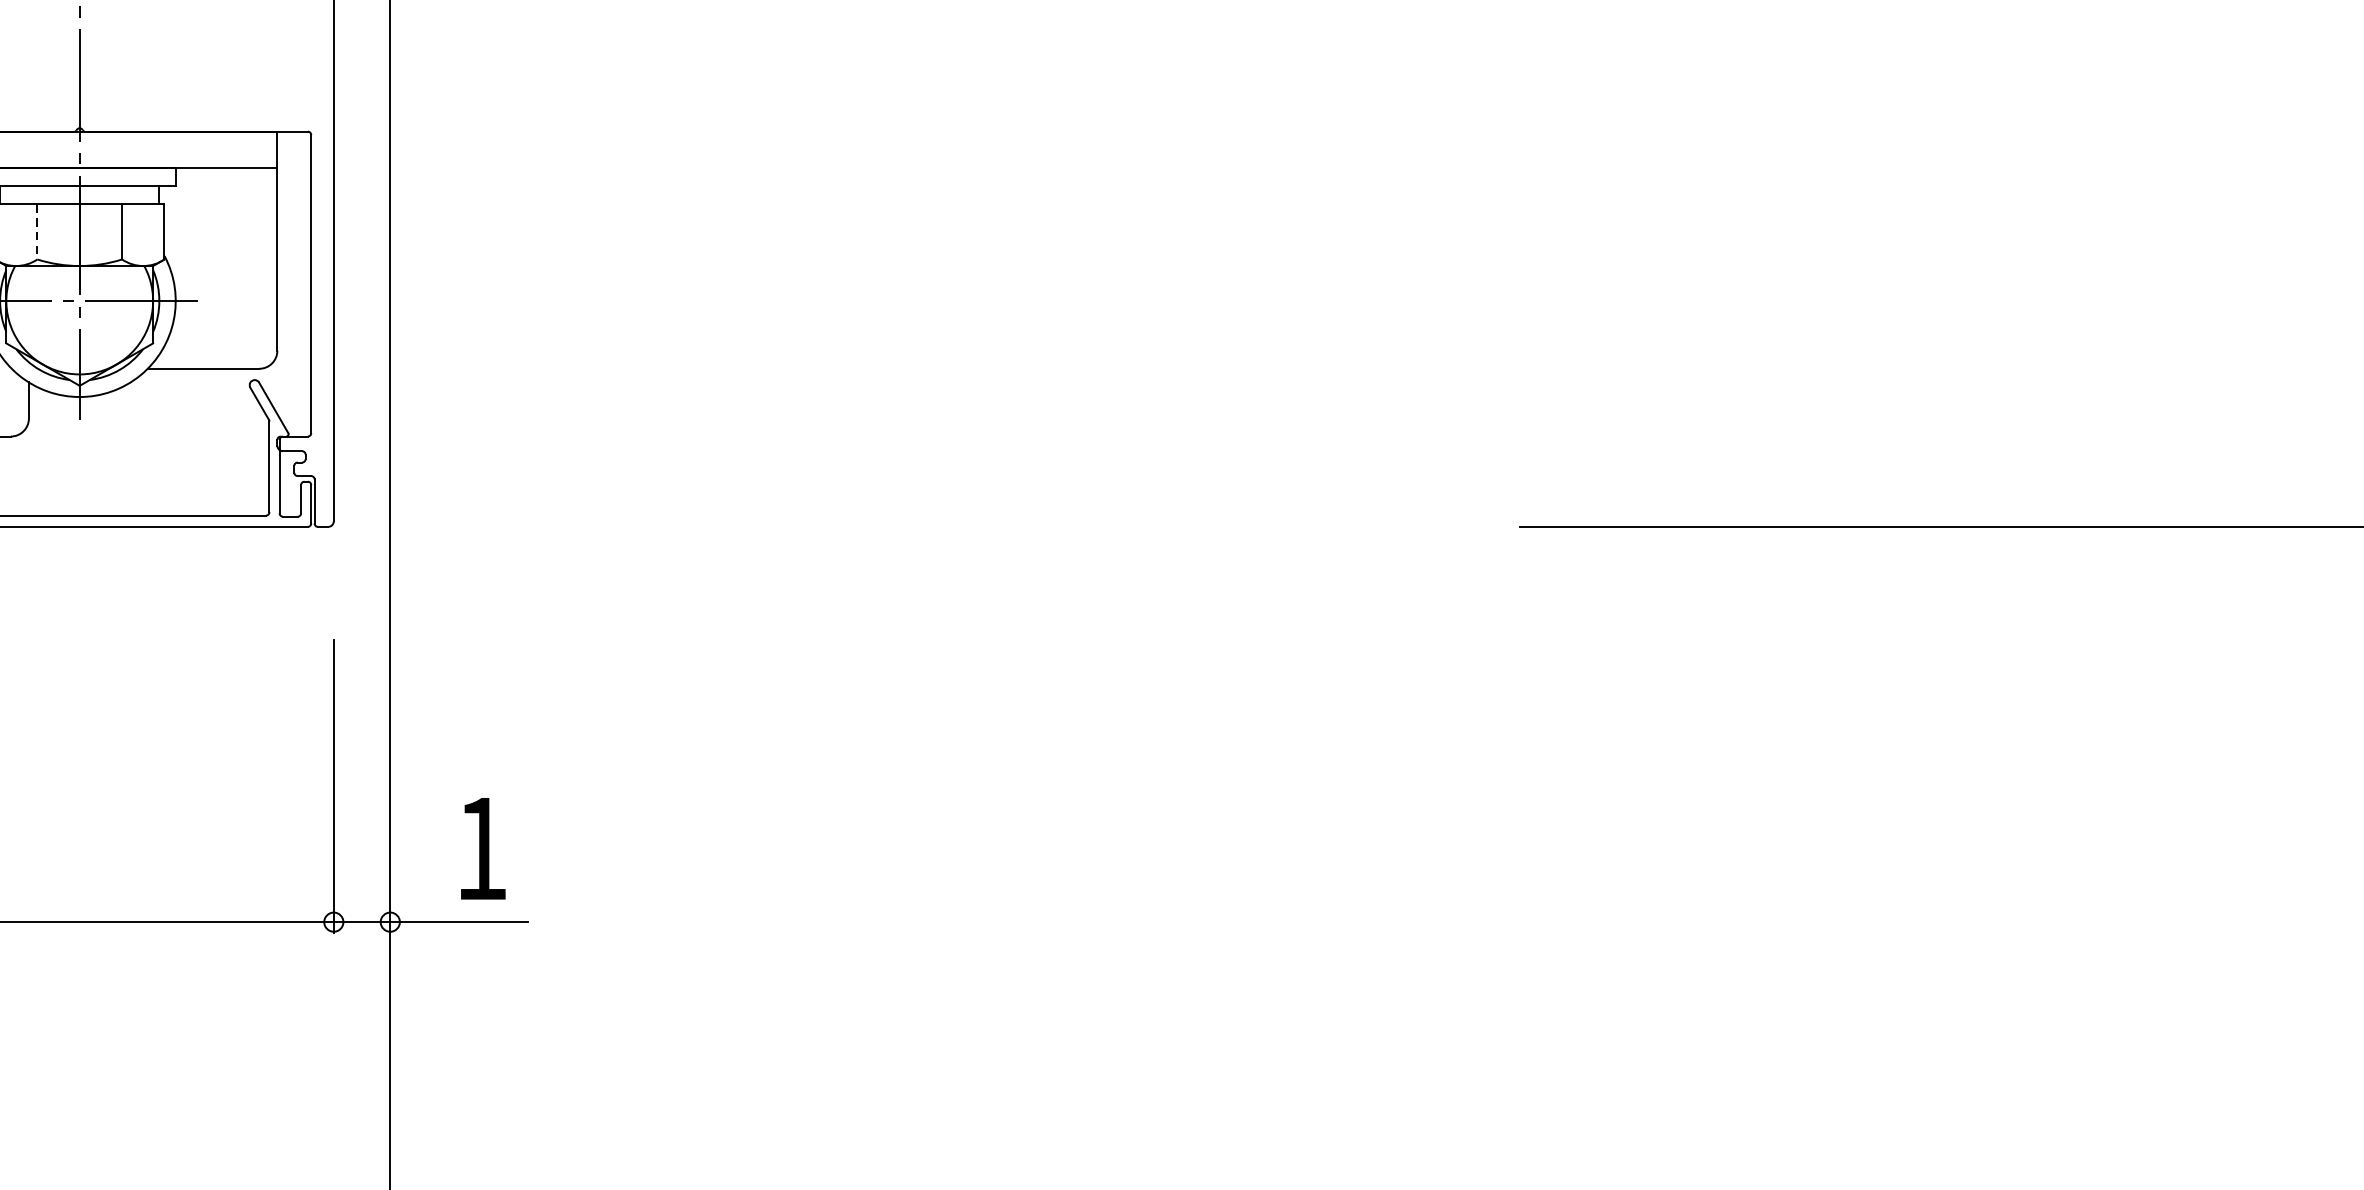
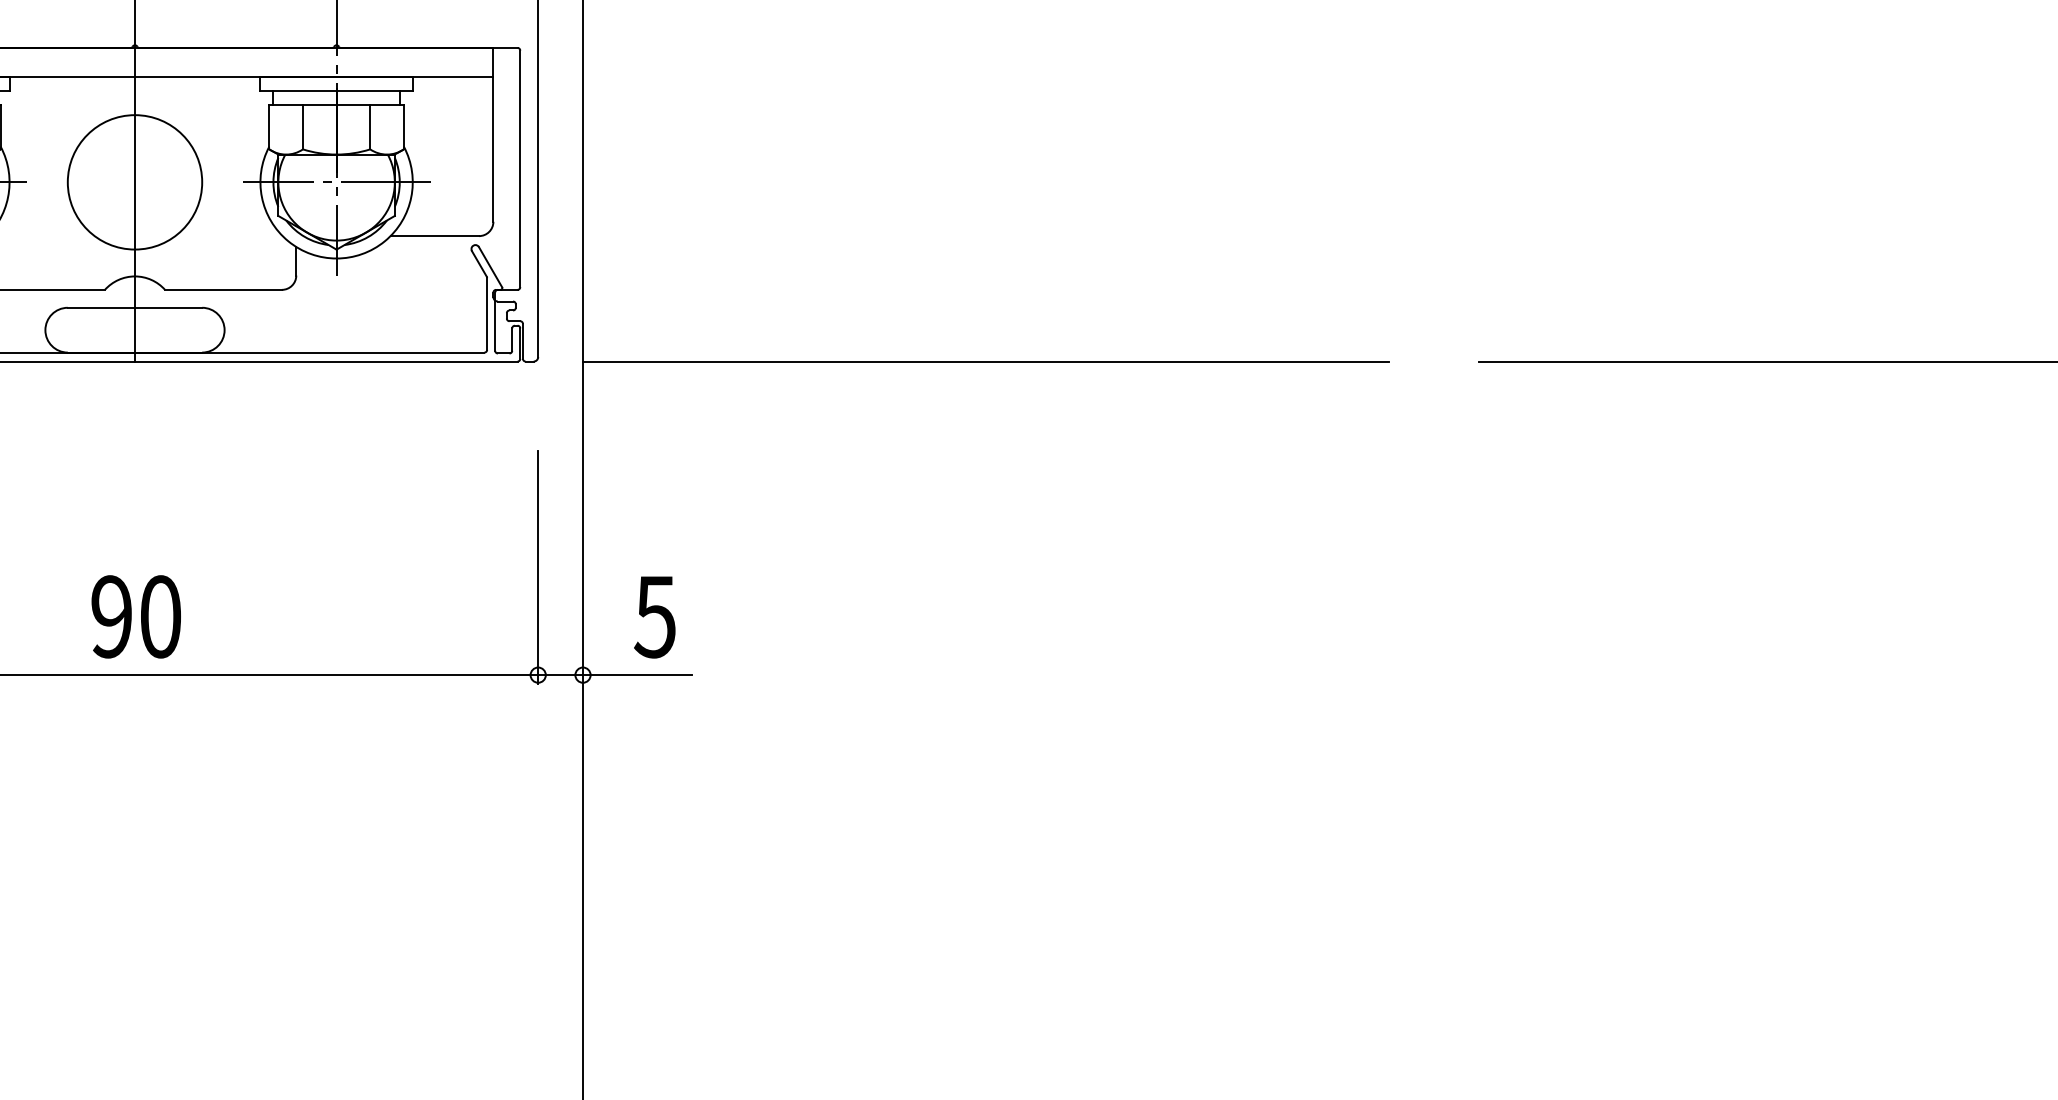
line: (36, 231) -> (302, 127), dashed -> solid
line: (898, 526) -> (986, 361), added
text: (480, 849) -> (654, 617), 1 -> 5

